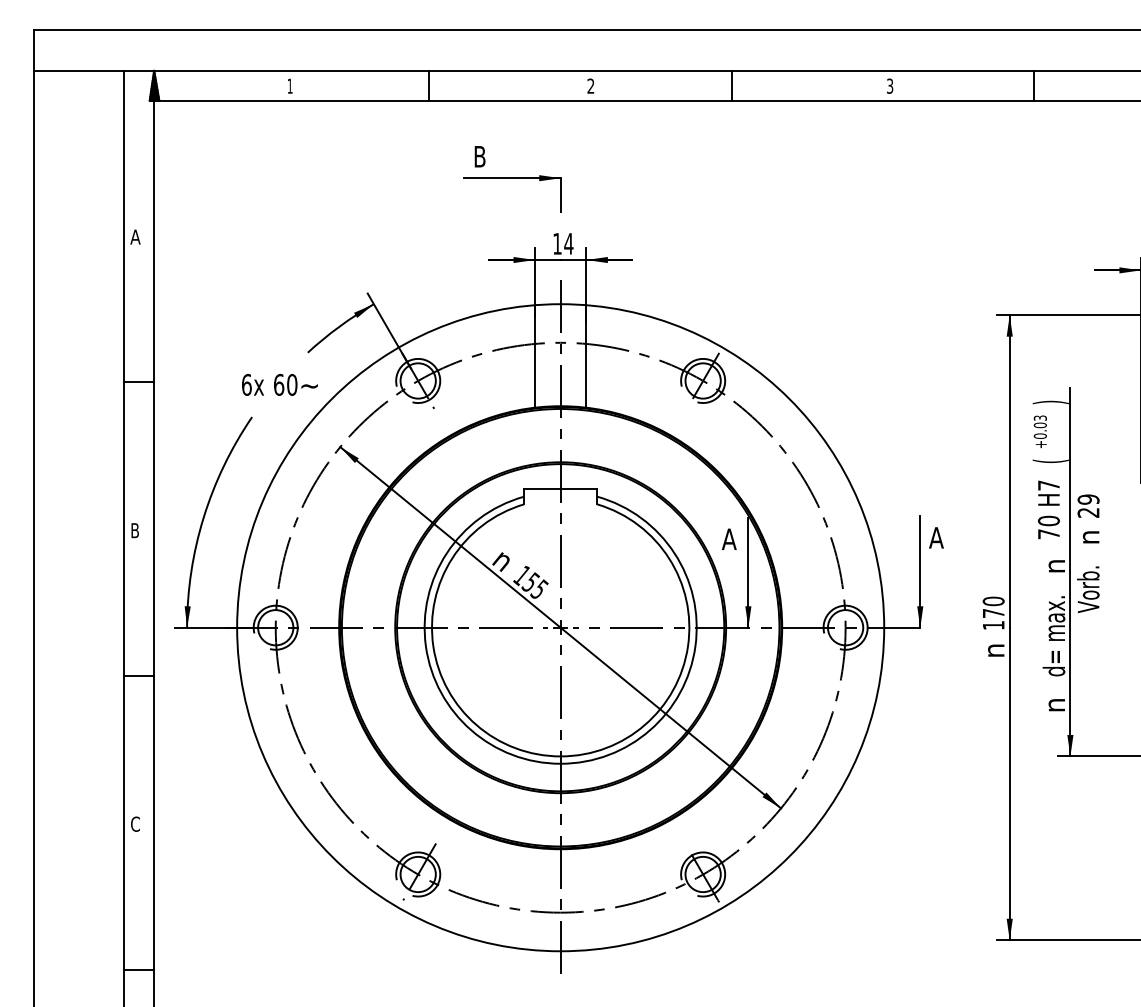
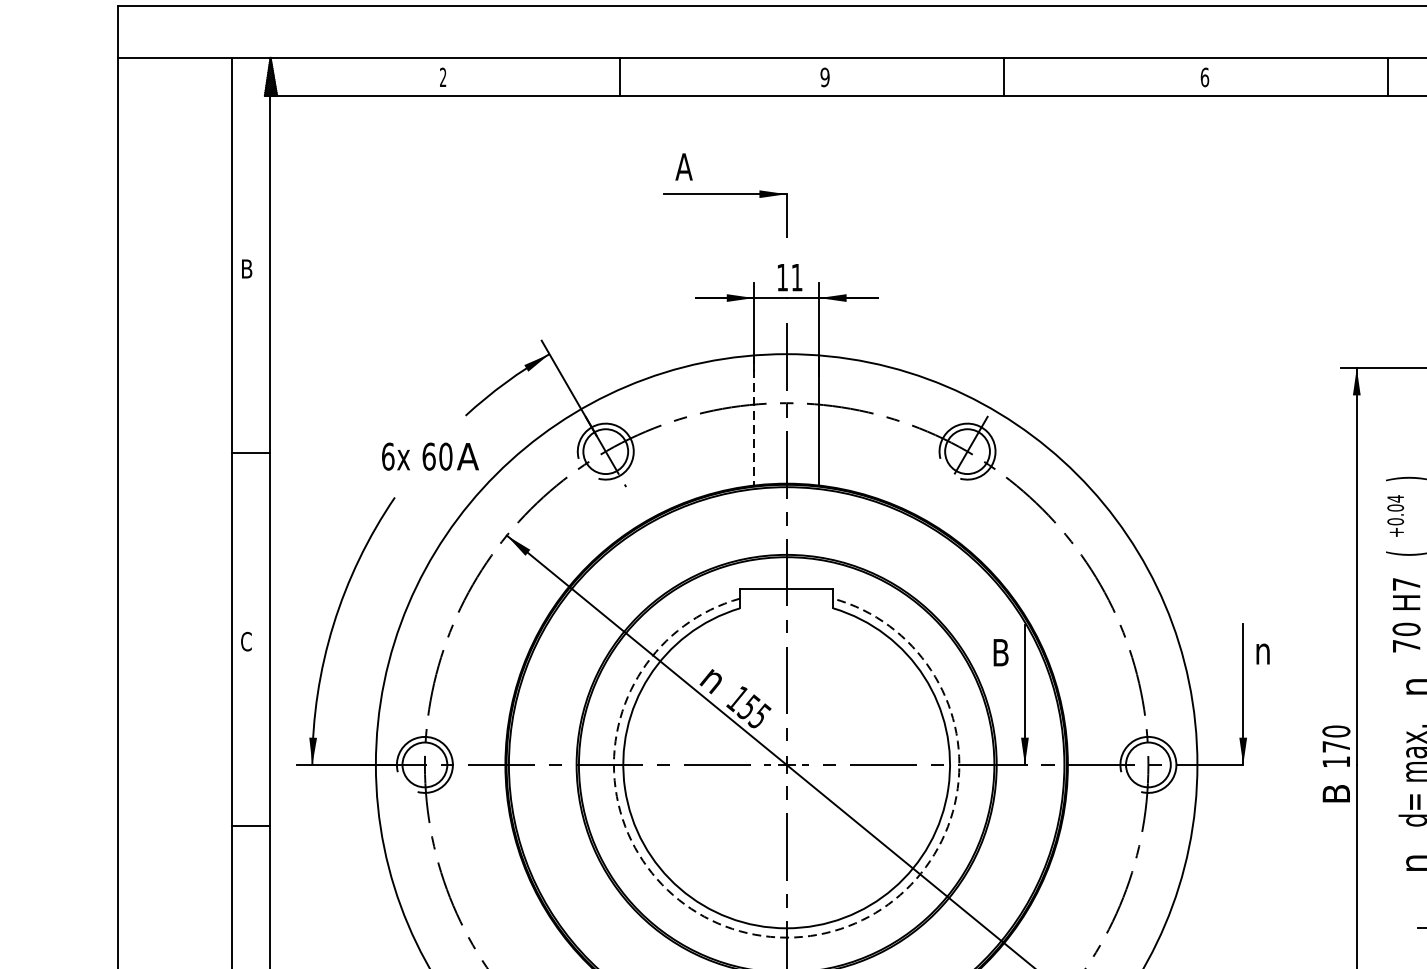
text: (289, 85) -> (442, 76), 1 -> 2
text: (590, 85) -> (824, 76), 2 -> 9
text: (889, 85) -> (1204, 76), 3 -> 6
text: (479, 156) -> (683, 166), B -> A
text: (135, 236) -> (246, 268), A -> B
text: (568, 243) -> (796, 277), 14 -> 11
line: (534, 356) -> (753, 420), solid -> dashed
text: (309, 384) -> (467, 456), ~ -> A
text: (1039, 418) -> (1394, 499), +0.03 -> +0.04
text: (135, 530) -> (246, 641), B -> C
text: (936, 537) -> (1263, 650), A -> n
text: (728, 538) -> (999, 651), A -> B
text: (993, 650) -> (1336, 793), n -> B
arc: (560, 763) -> (786, 937), solid -> dashed

